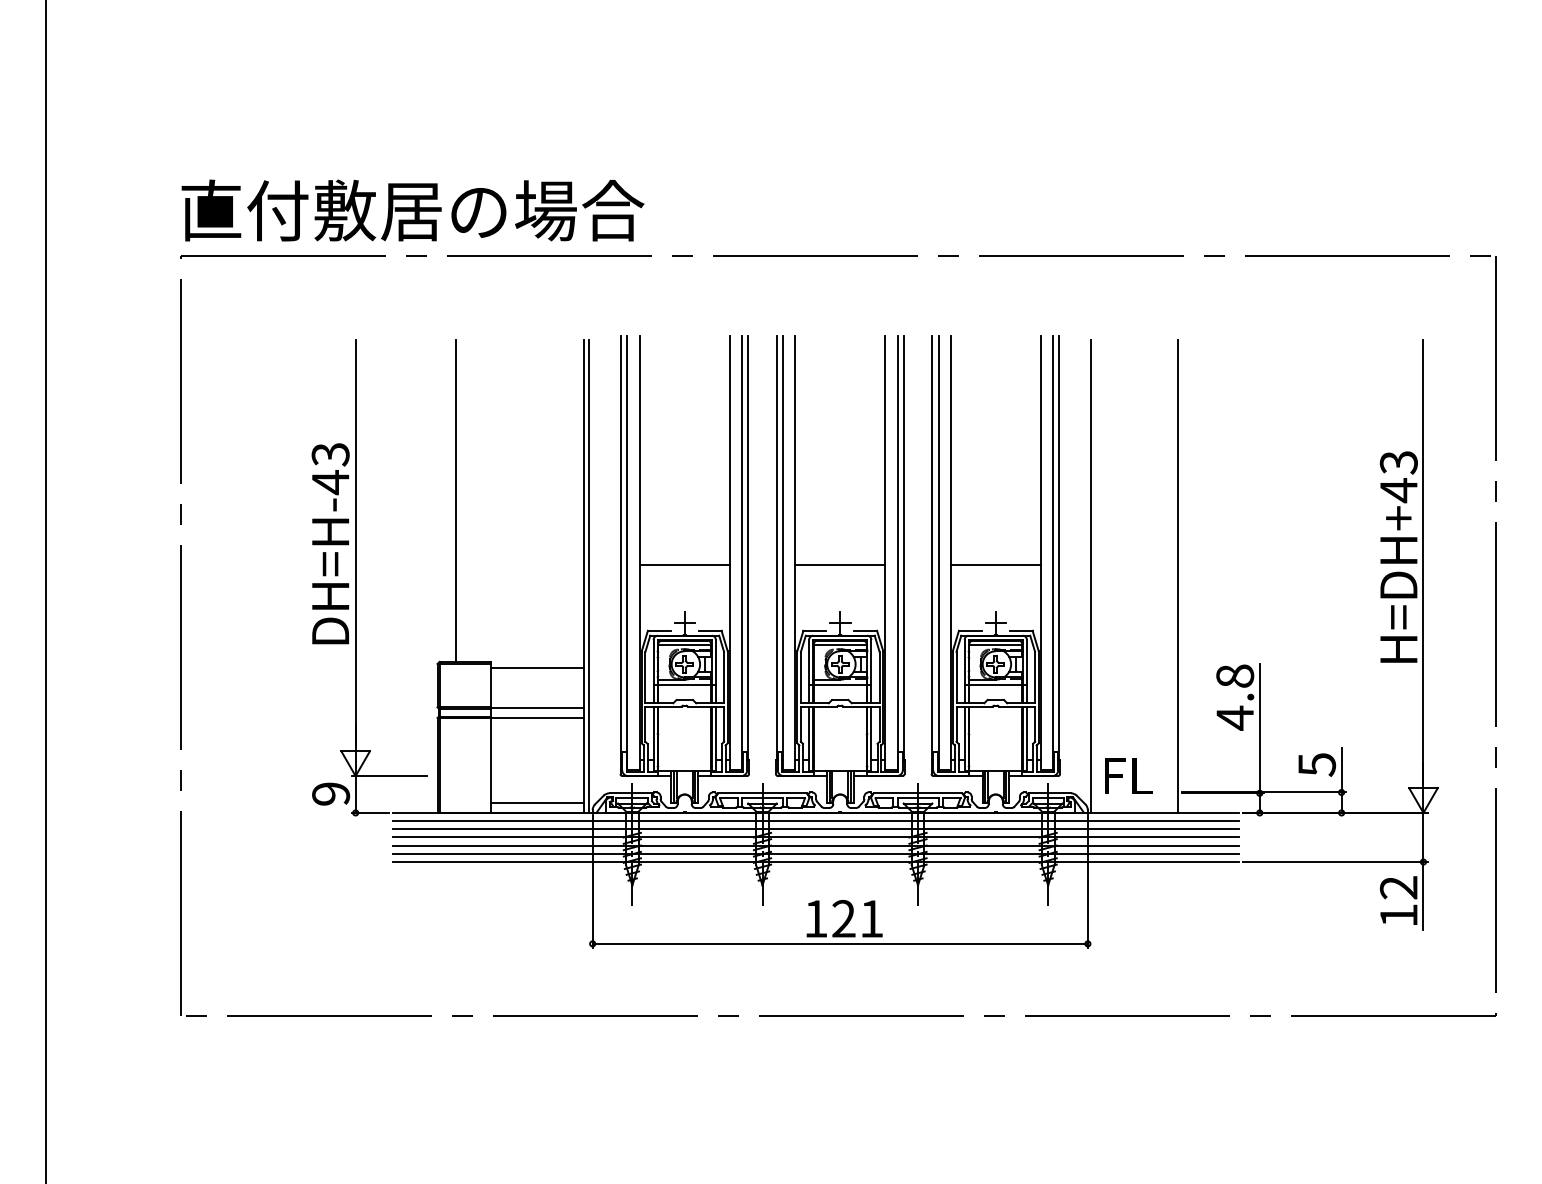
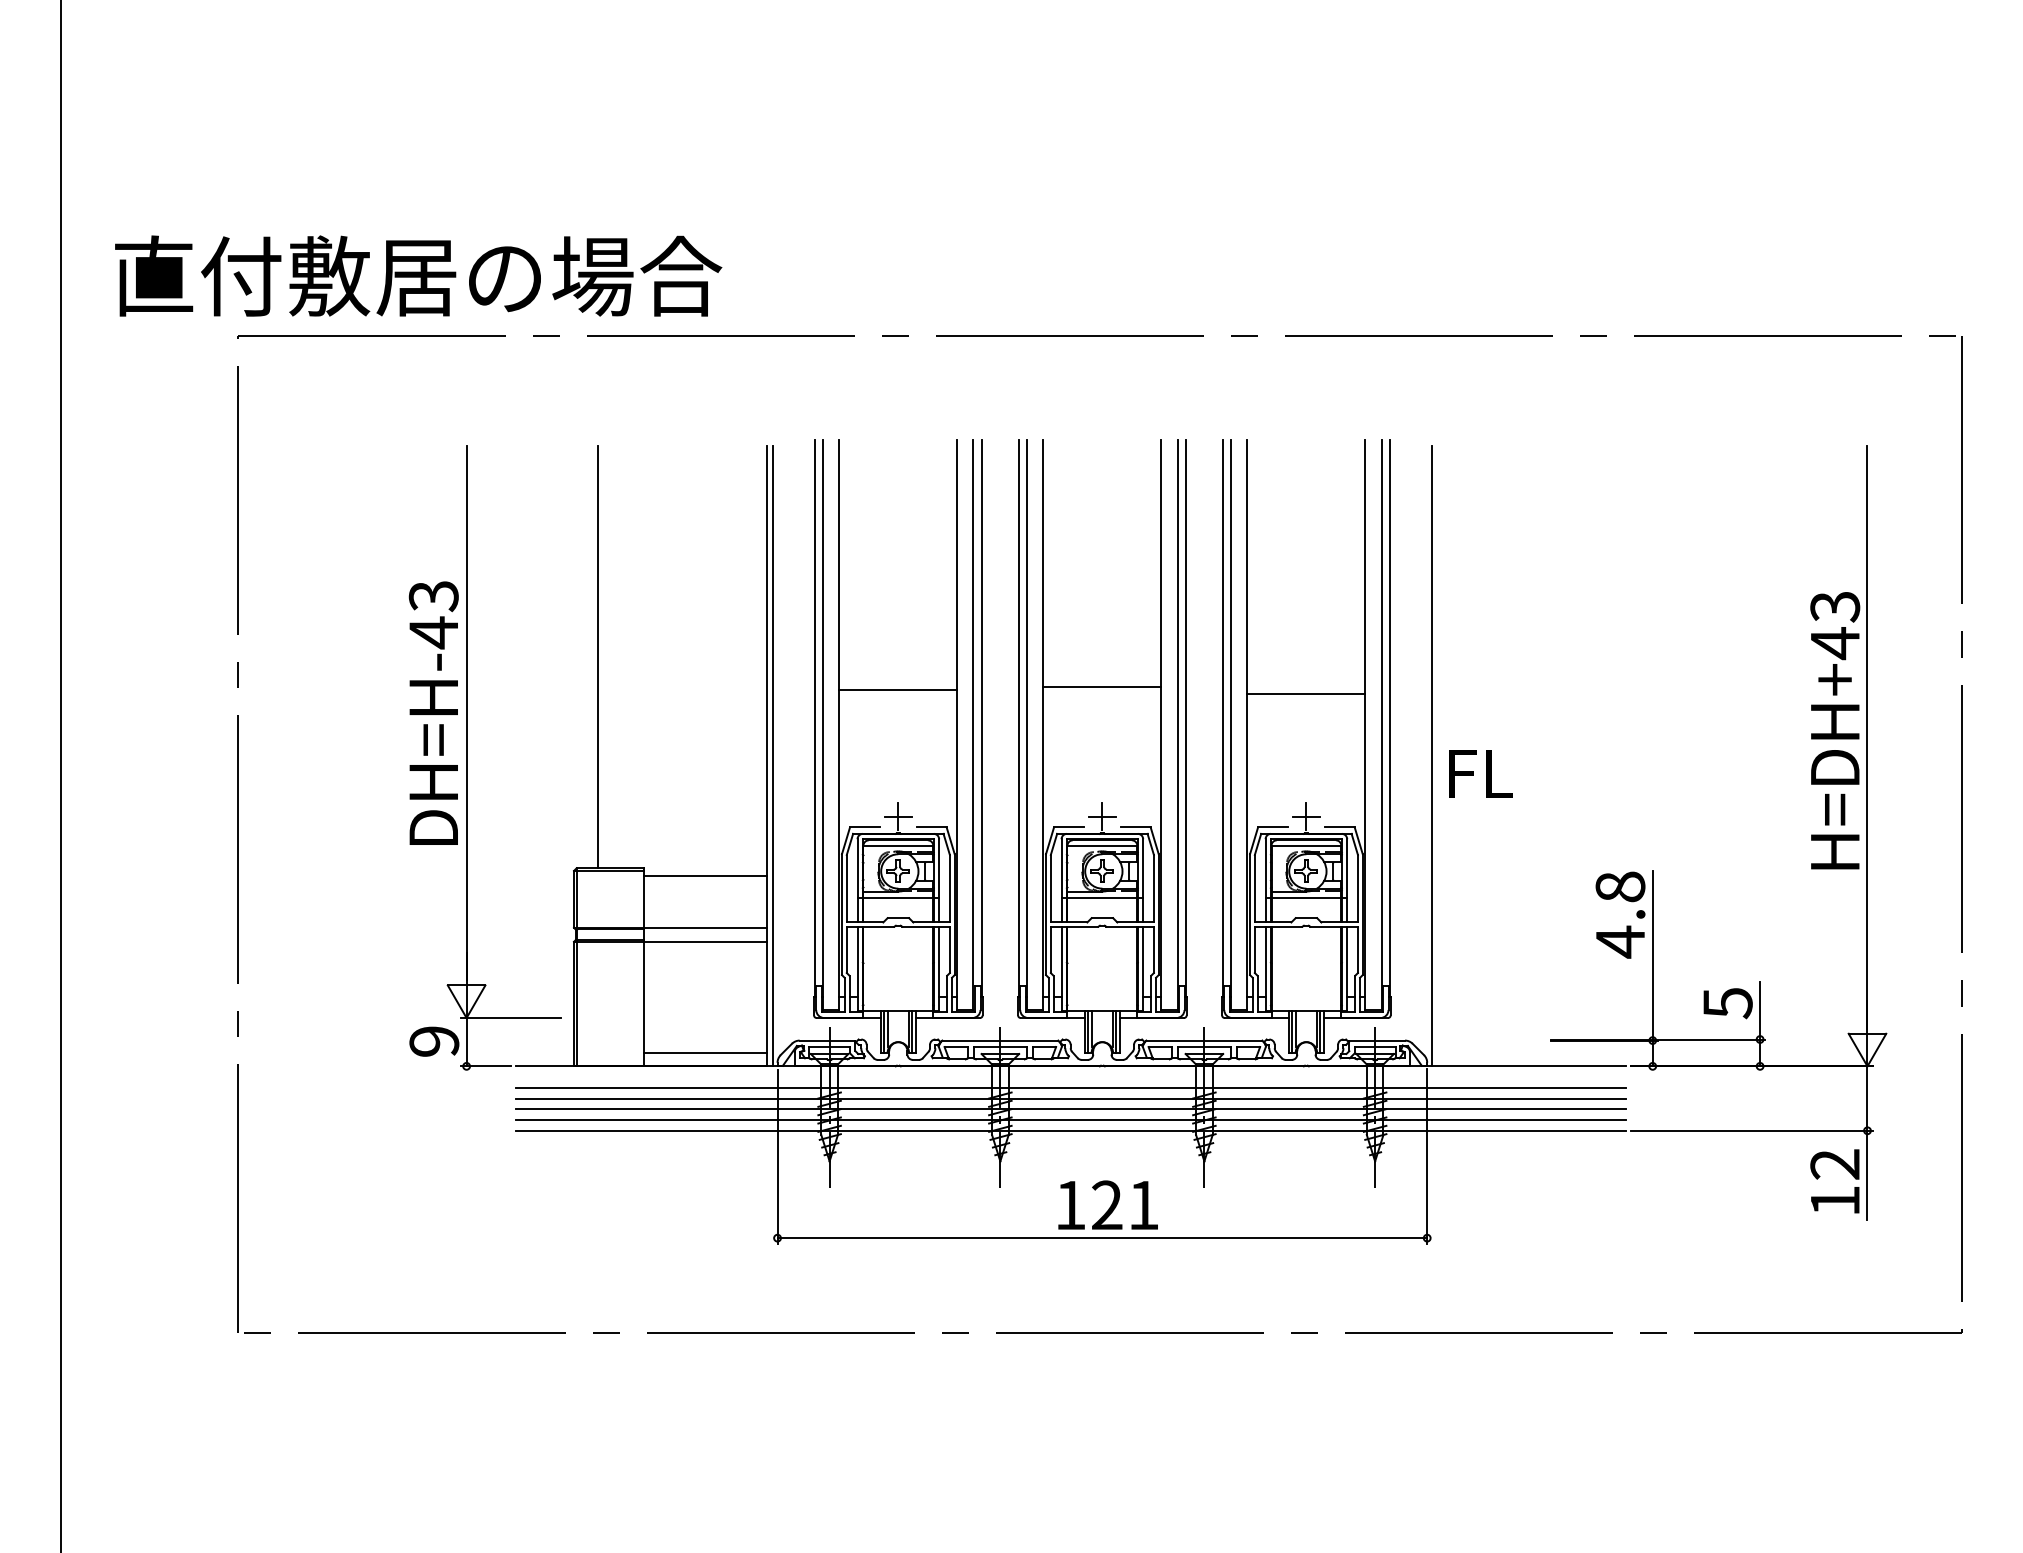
text: (412, 210) -> (417, 276), moved
line: (684, 564) -> (898, 689), moved
line: (840, 564) -> (1102, 686), moved
line: (995, 564) -> (1306, 693), moved
line: (1177, 575) -> (1544, 754), removed
text: (1128, 775) -> (1480, 773), moved
line: (816, 821) -> (1071, 1077), removed

